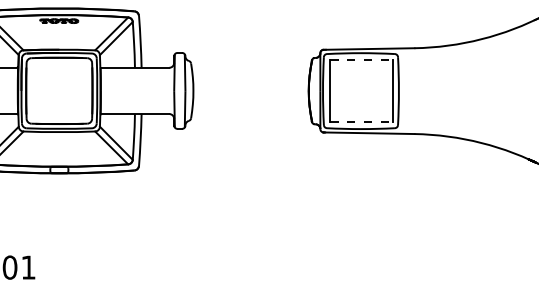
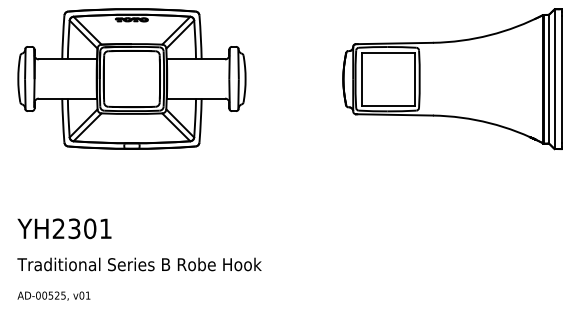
line: (362, 59) -> (388, 52), dashed -> solid
line: (362, 122) -> (388, 105), dashed -> solid

